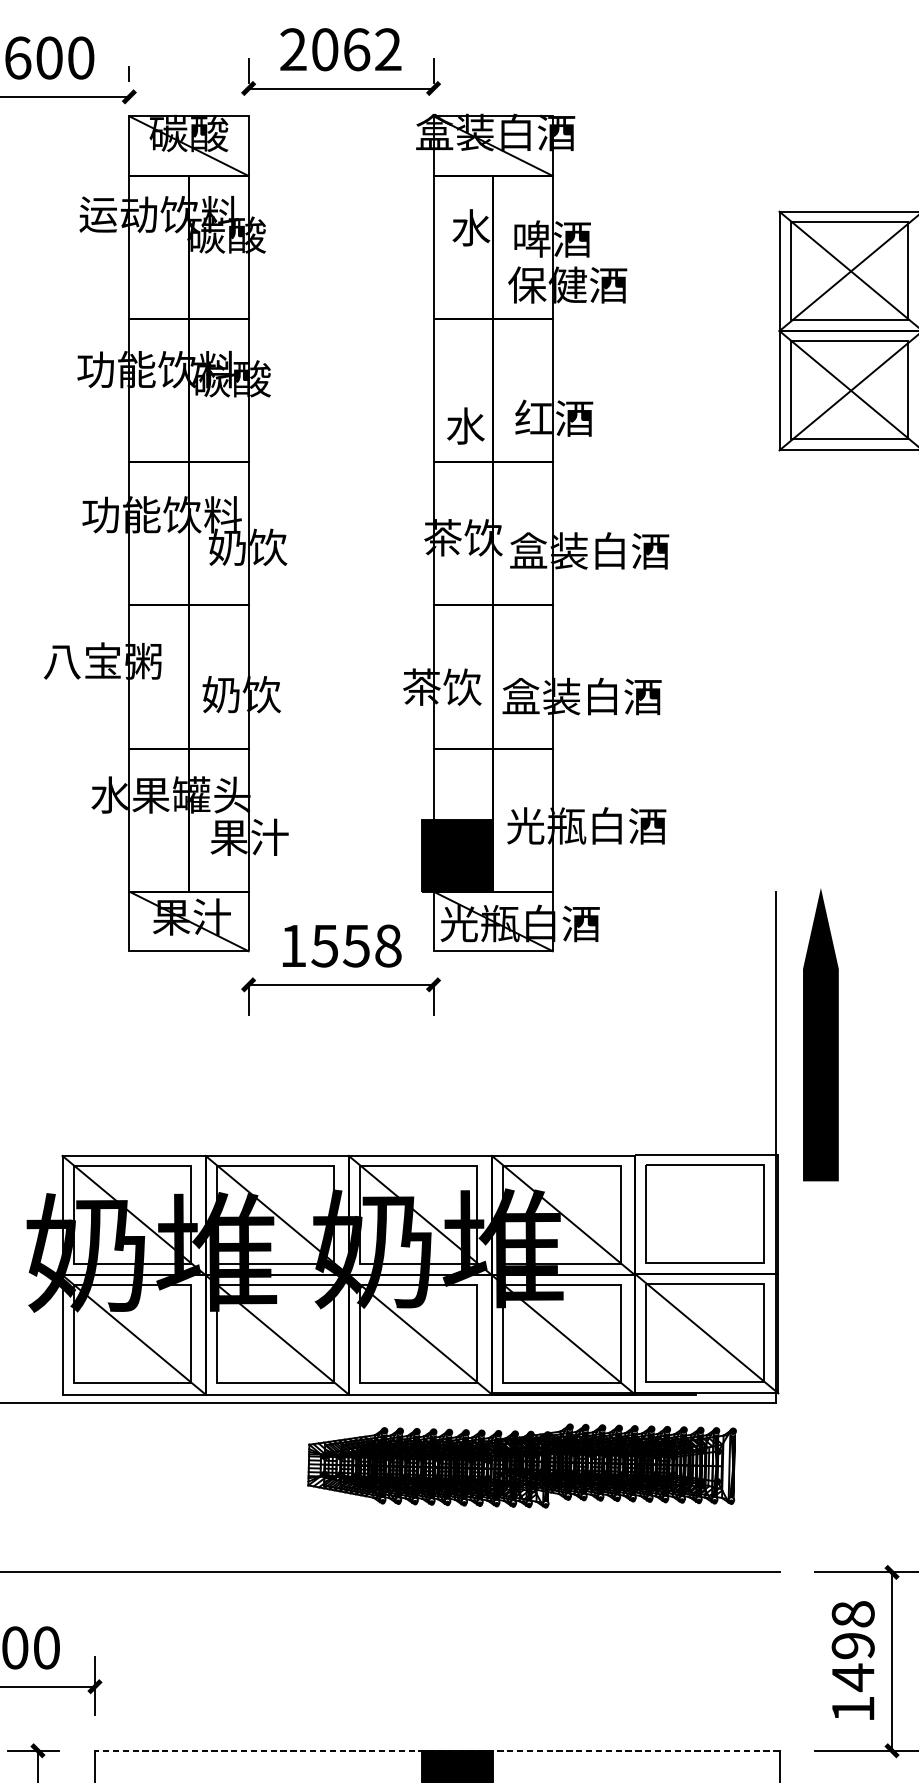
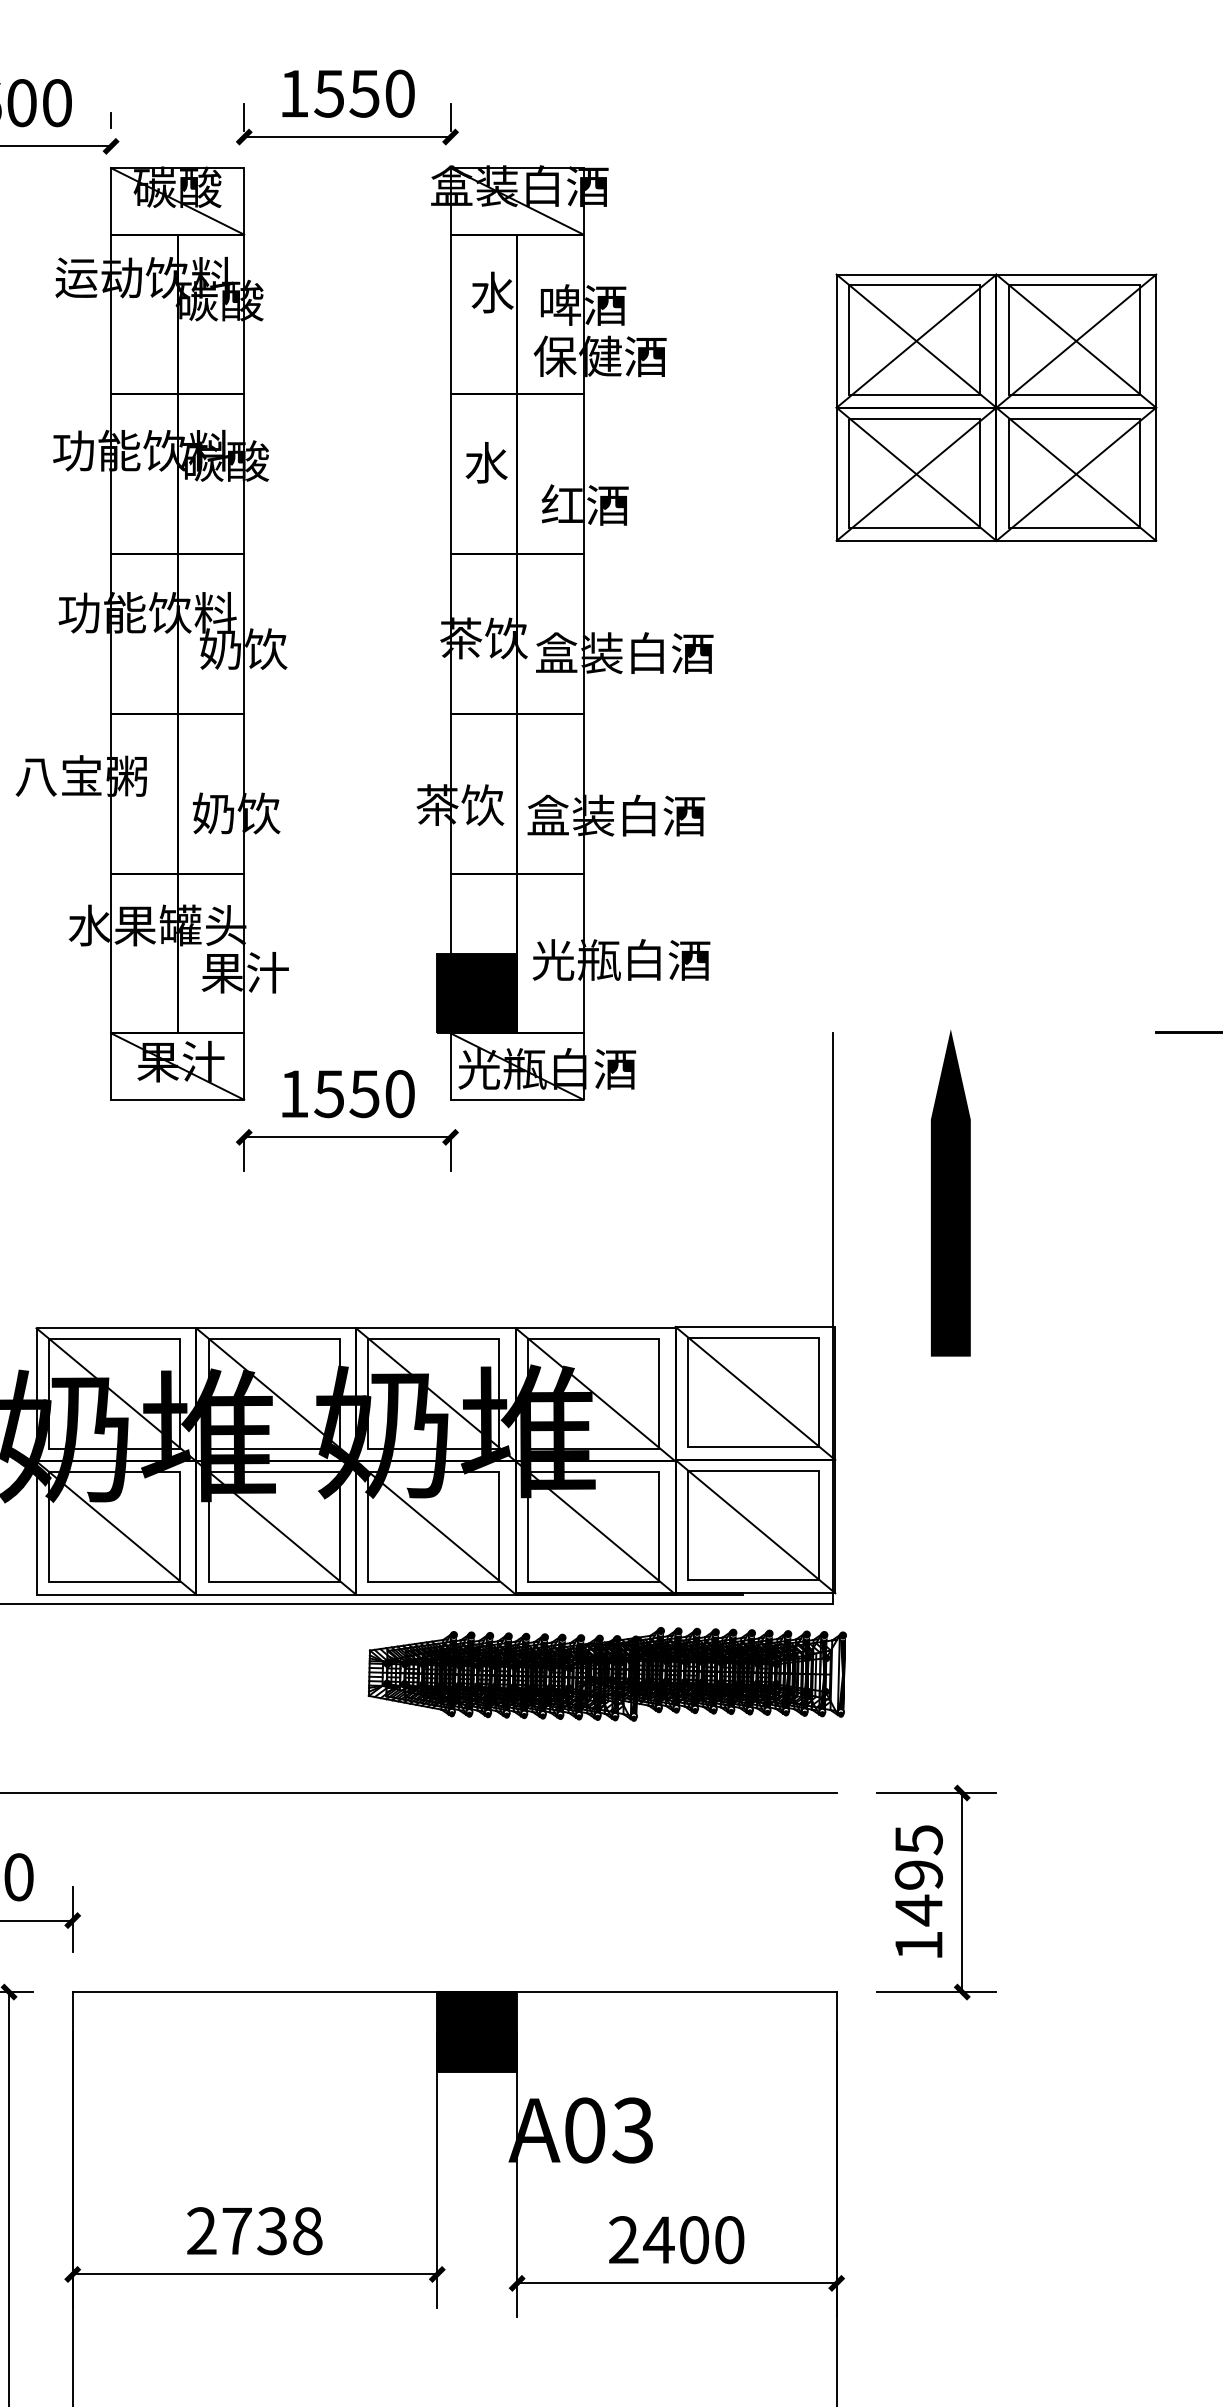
text: (340, 49) -> (346, 93), 2062 -> 1550
text: (465, 425) -> (486, 462), moved
text: (387, 945) -> (399, 1093), 1558 -> 1550
line: (820, 1034) -> (950, 1192), moved
line: (706, 1214) -> (755, 1393), added
part: (521, 1466) -> (606, 1674), moved
text: (852, 1614) -> (918, 1840), 1498 -> 1495
line: (437, 1751) -> (454, 1992), dashed -> solid

